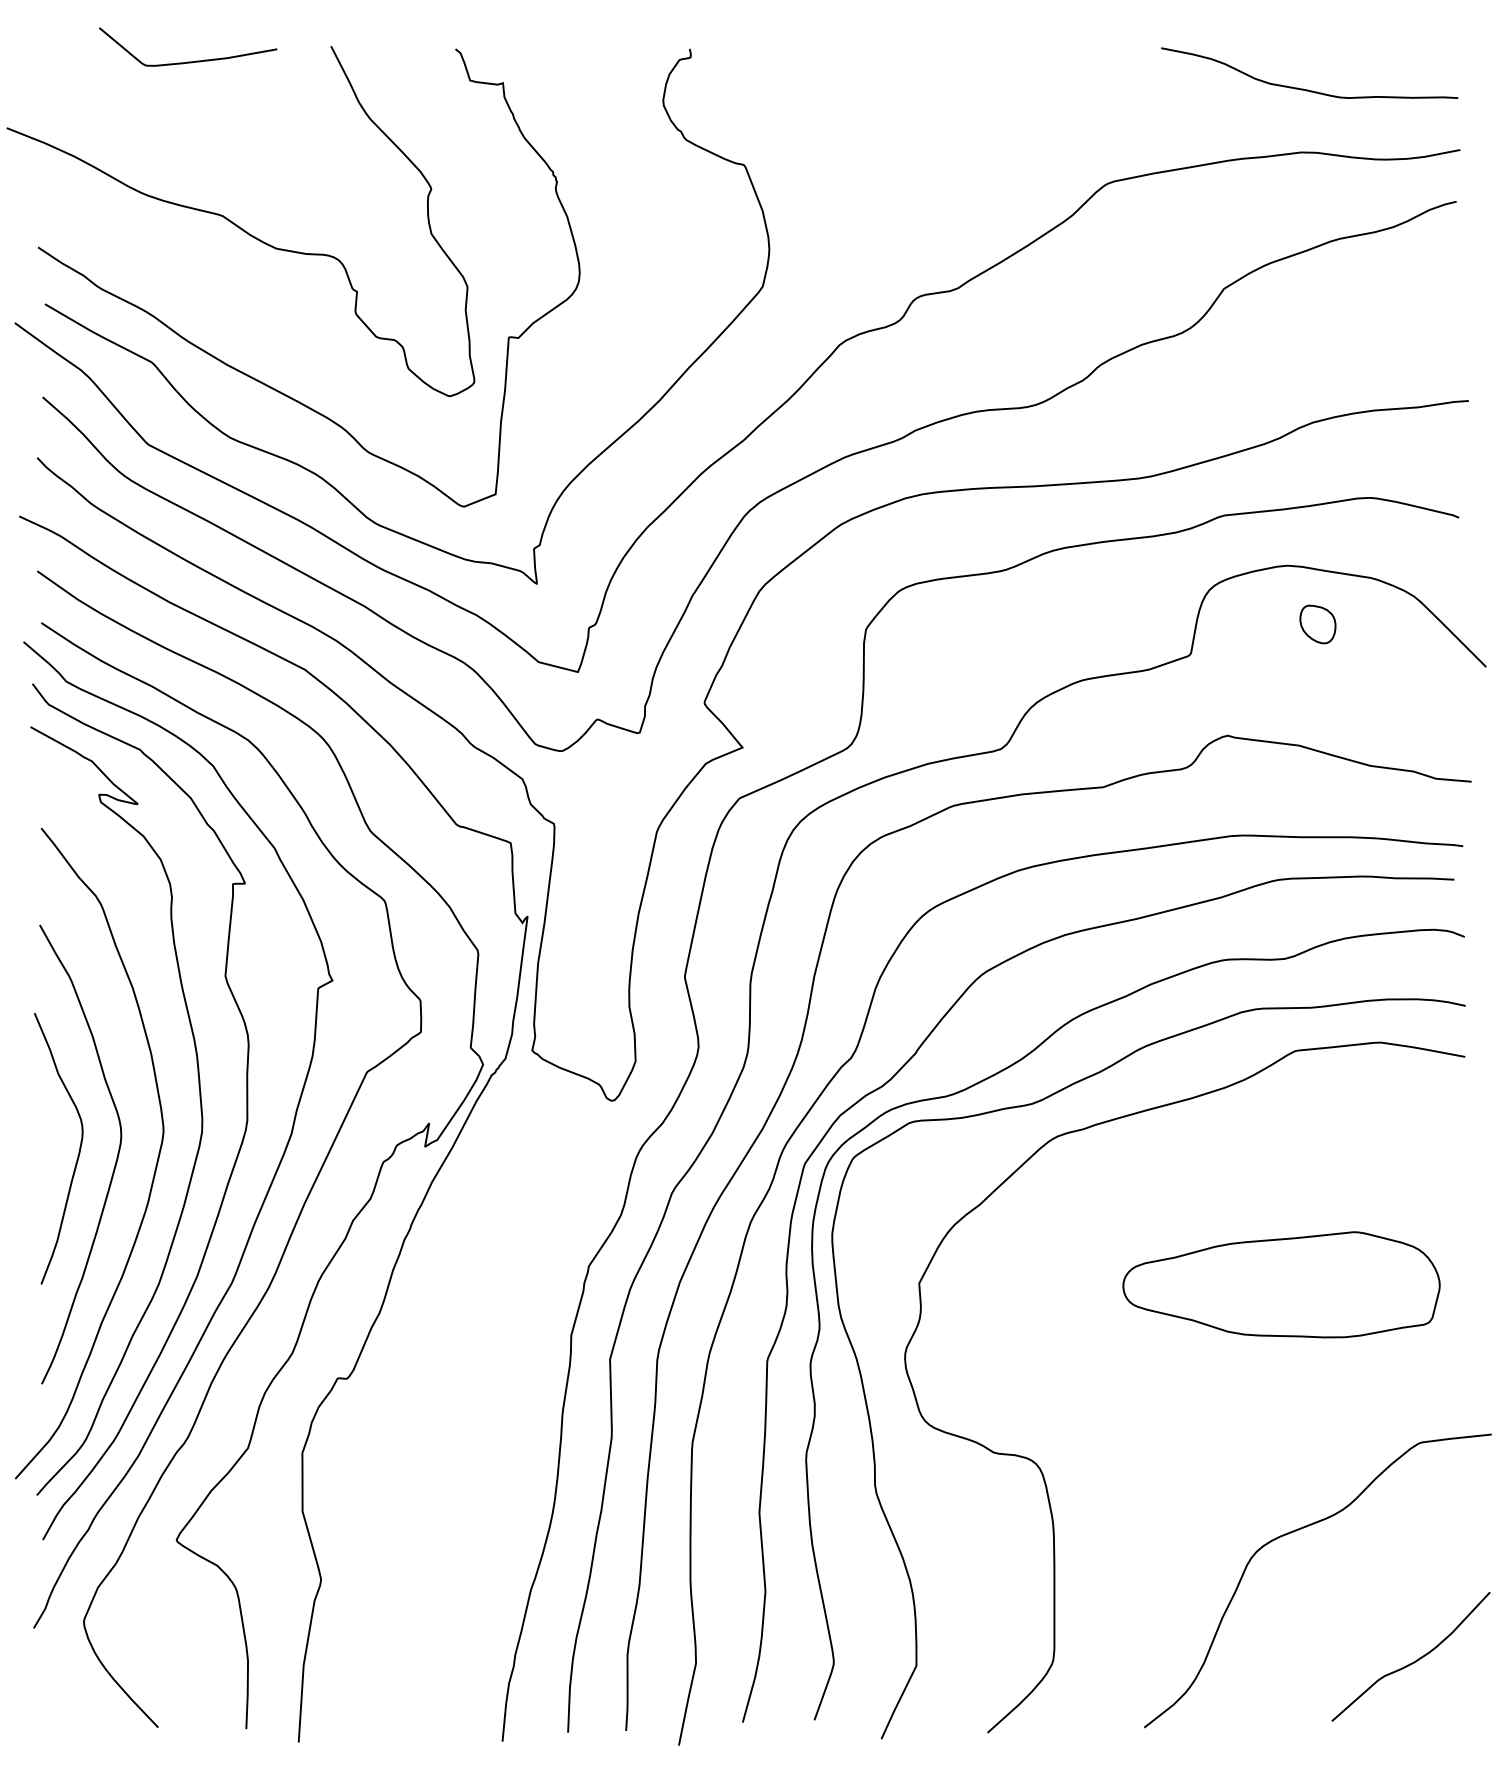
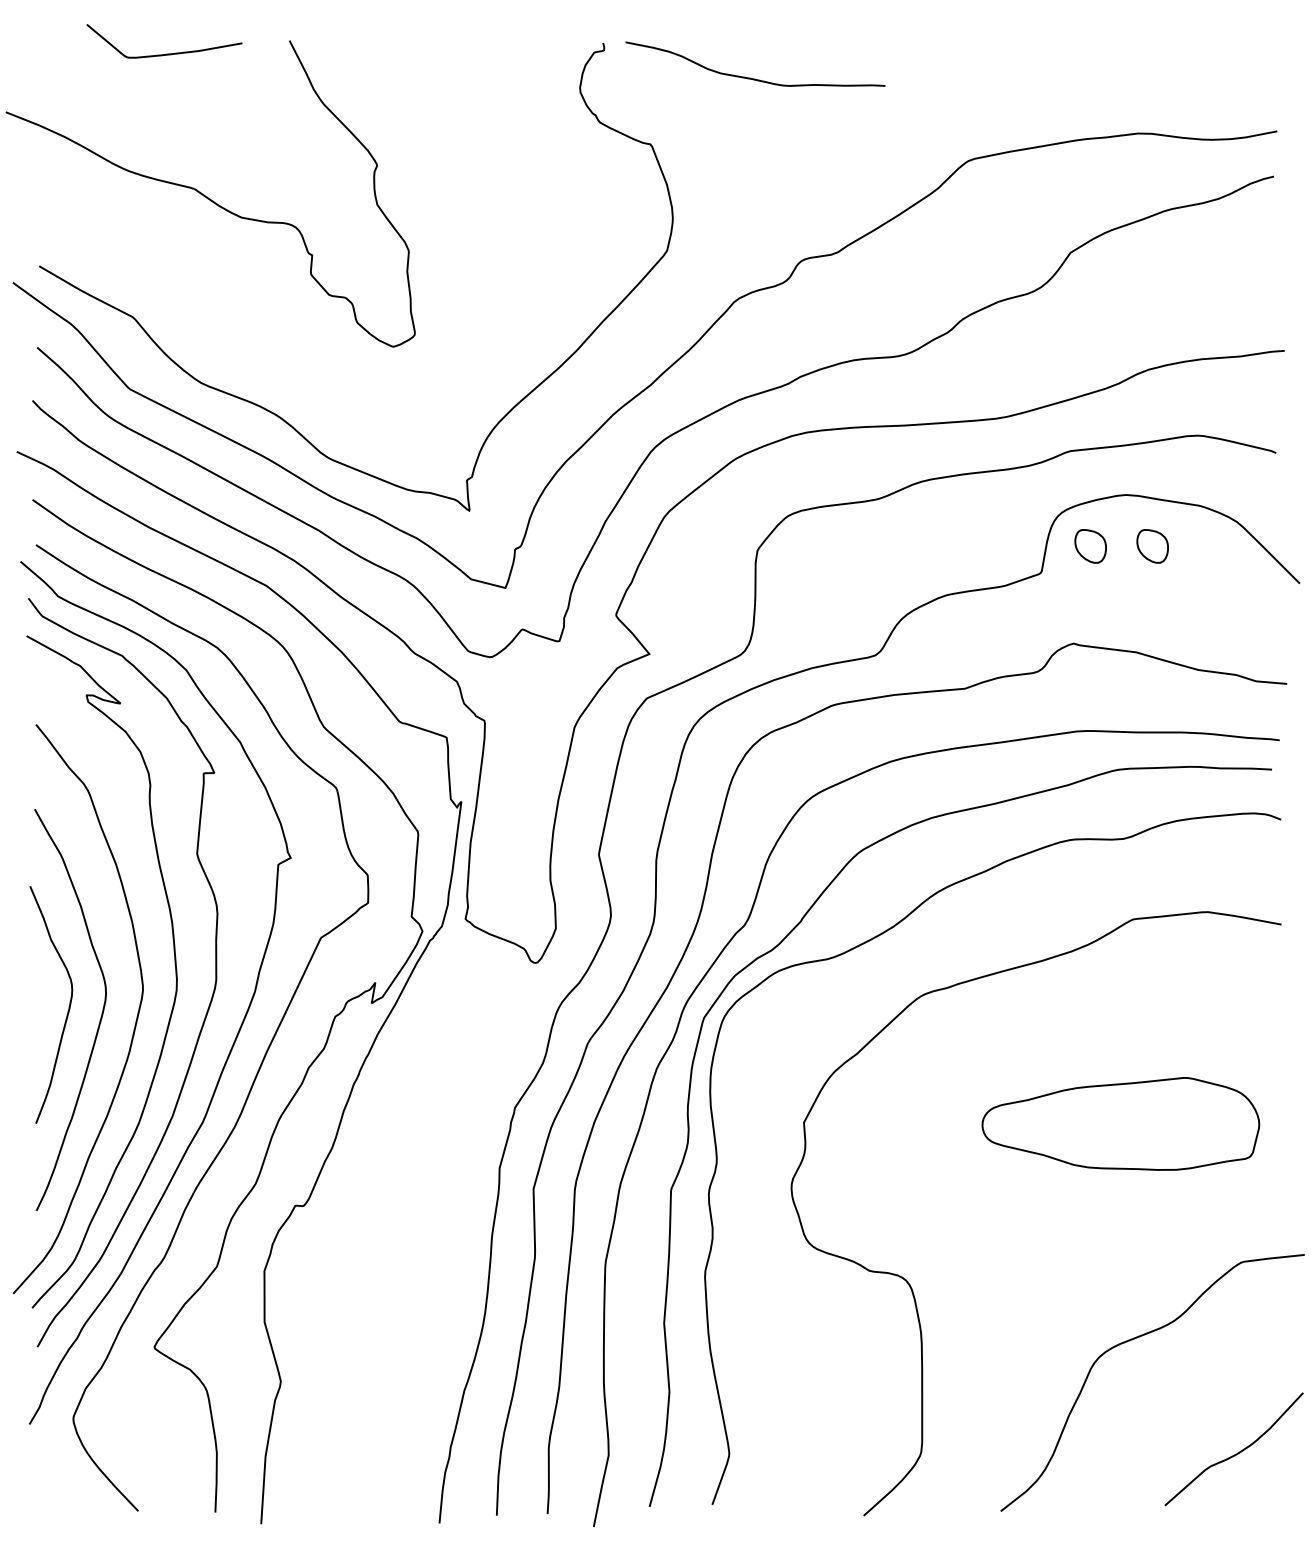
curve: (1304, 88) -> (750, 77), moved
curve: (259, 379) -> (226, 332), removed
part: (1246, 624) -> (1090, 546), added
curve: (870, 1419) -> (761, 1241), removed

